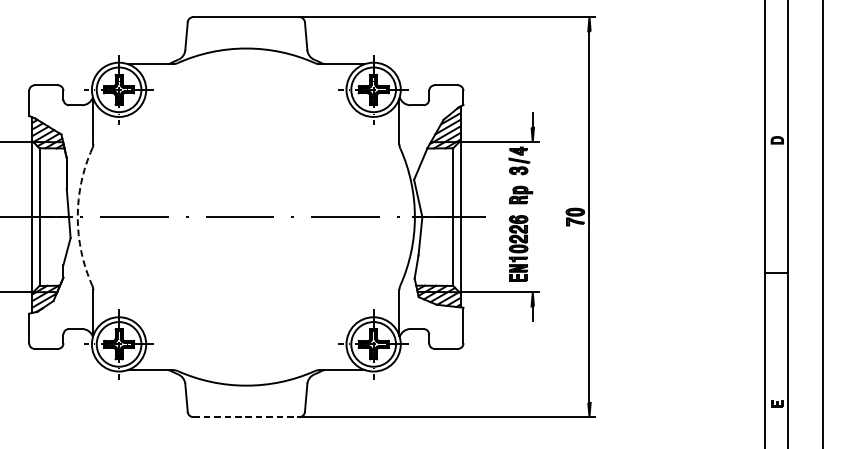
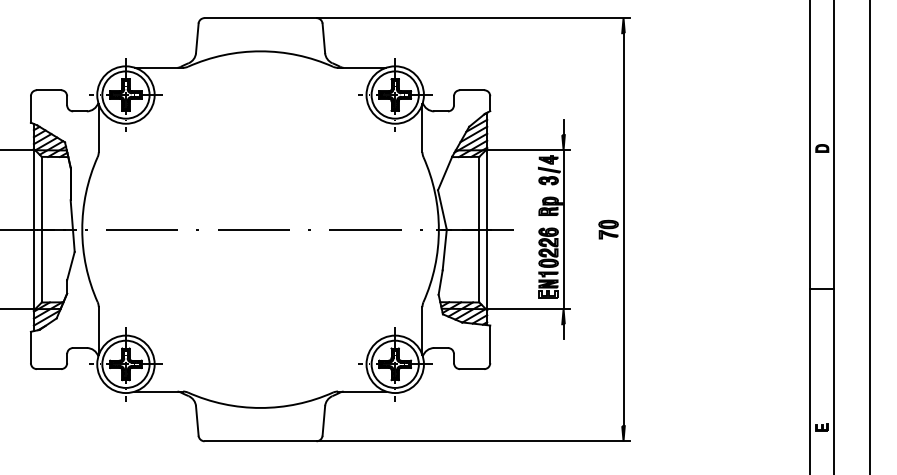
arc: (77, 216) -> (82, 229), dashed -> solid
line: (532, 216) -> (563, 229), added
line: (246, 417) -> (260, 441), dashed -> solid

